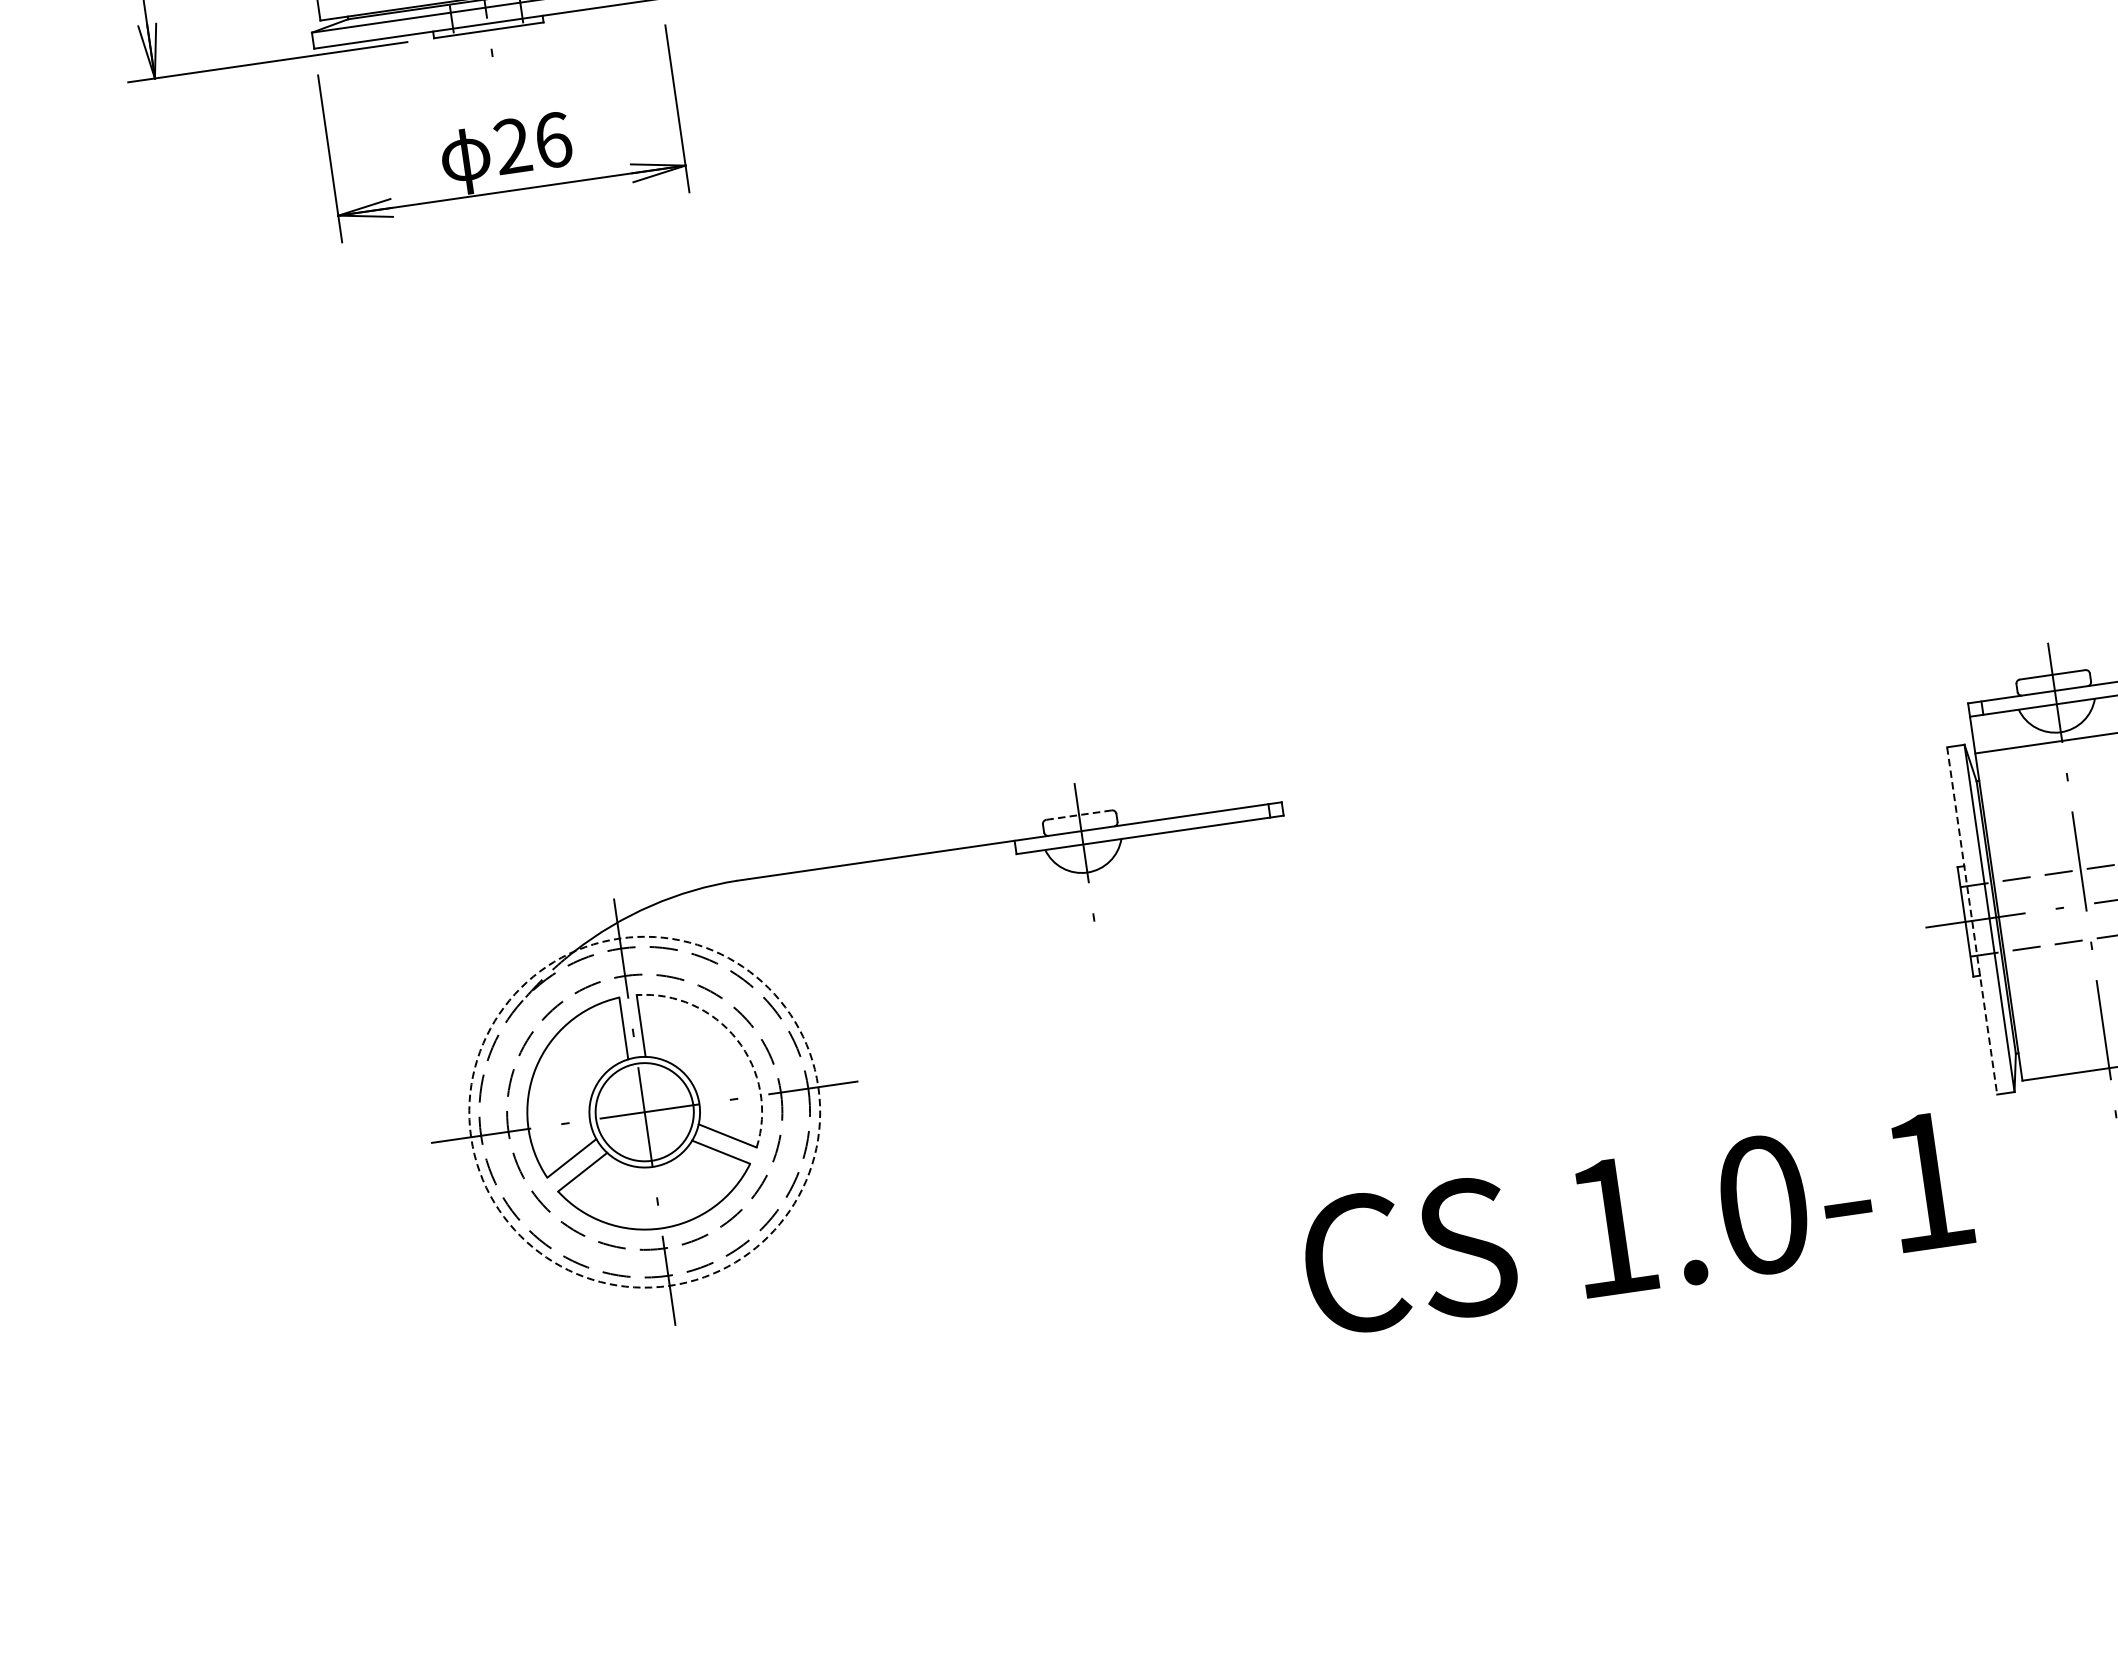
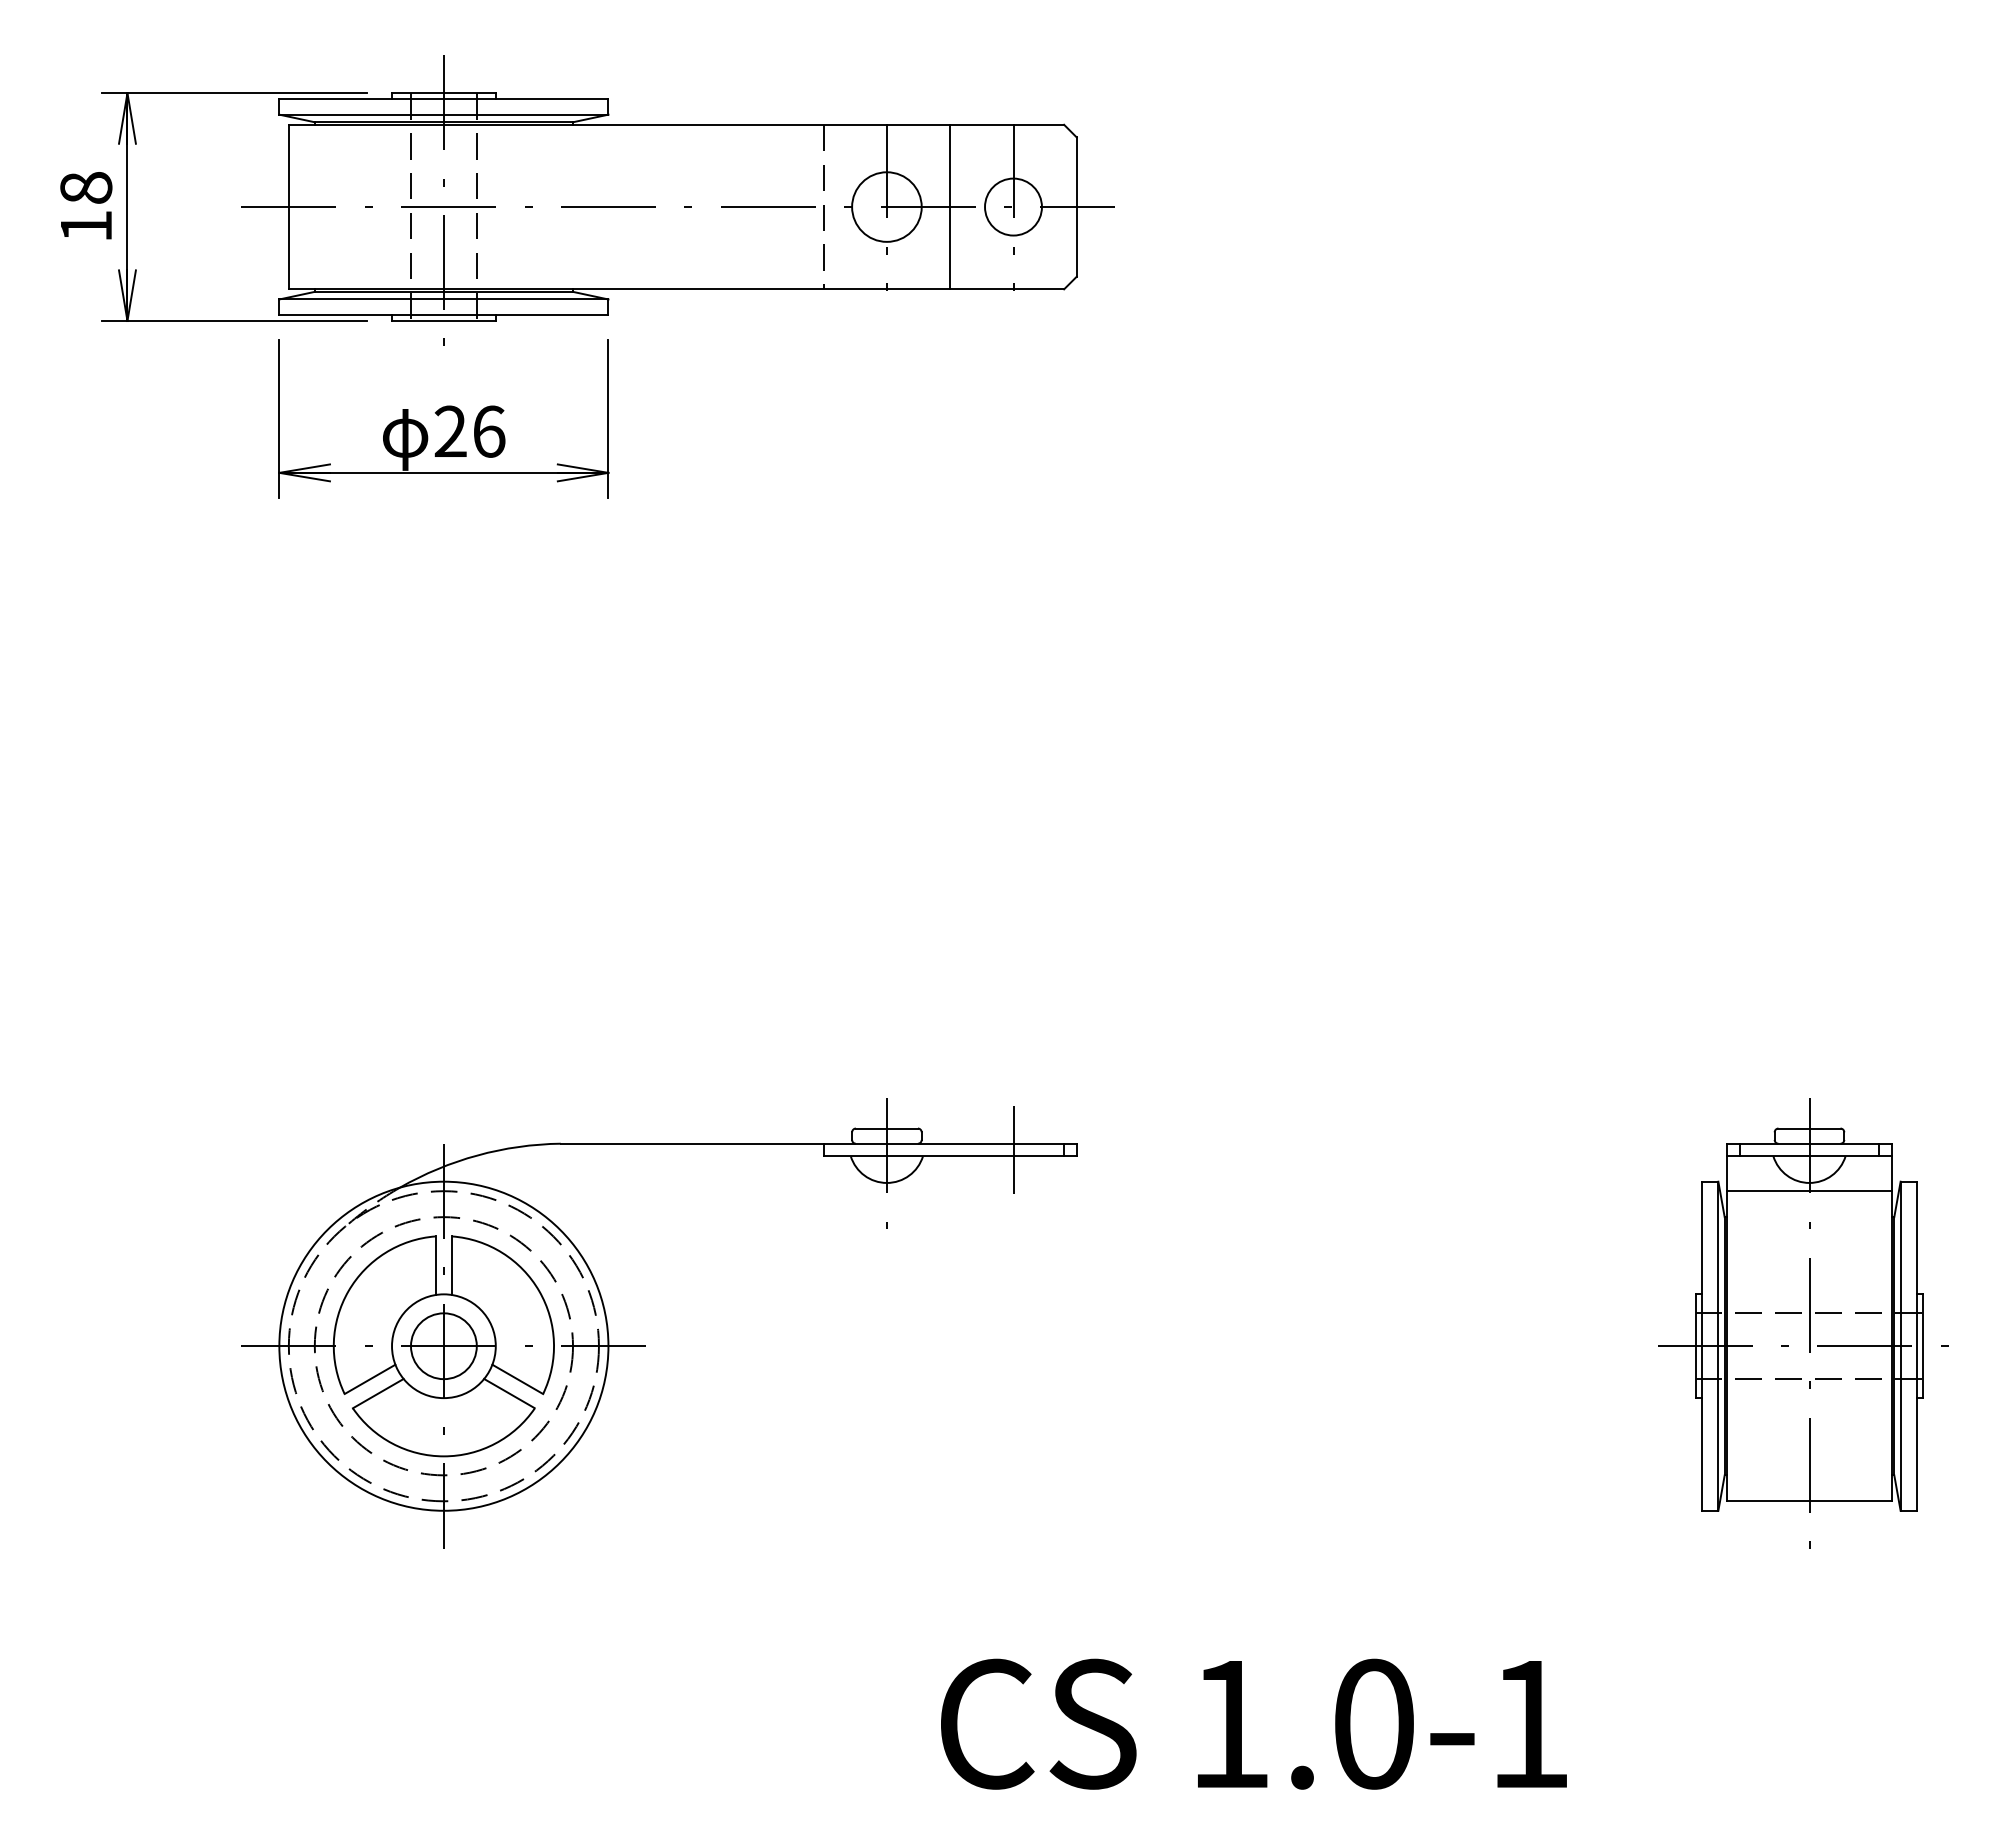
line: (1079, 814) -> (887, 1128), dashed -> solid
line: (1215, 818) -> (1013, 1149), added
line: (1971, 921) -> (1701, 1346), dashed -> solid
arc: (737, 1039) -> (539, 1291), dashed -> solid
circle: (644, 1111) -> (443, 1345), dashed -> solid
circle: (644, 1112) -> (443, 1346), size x0.71
text: (1636, 1222) -> (1253, 1723), moved

